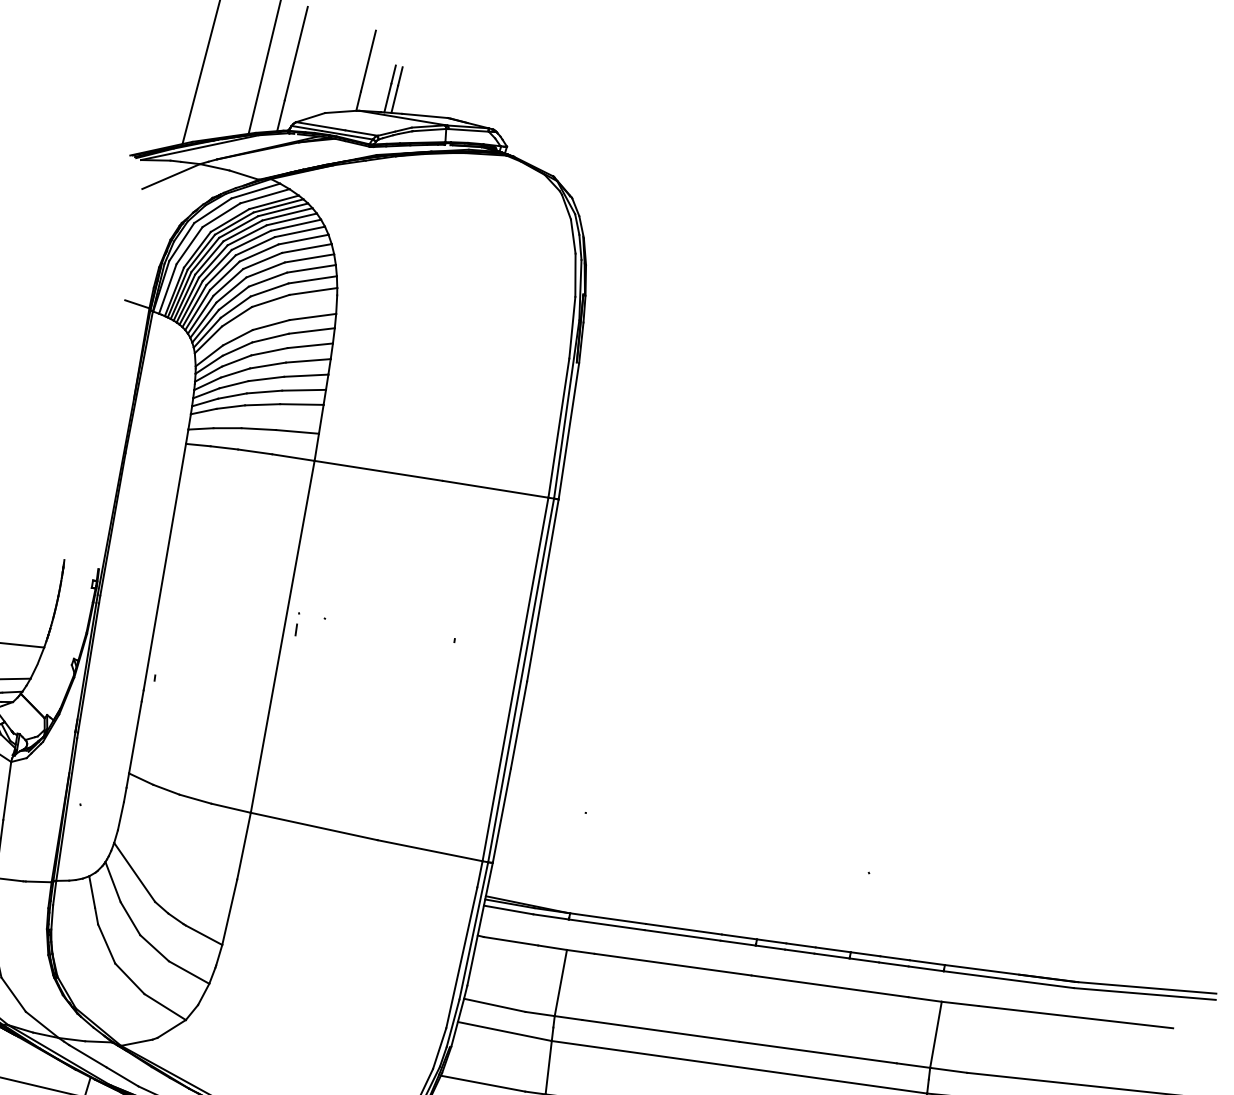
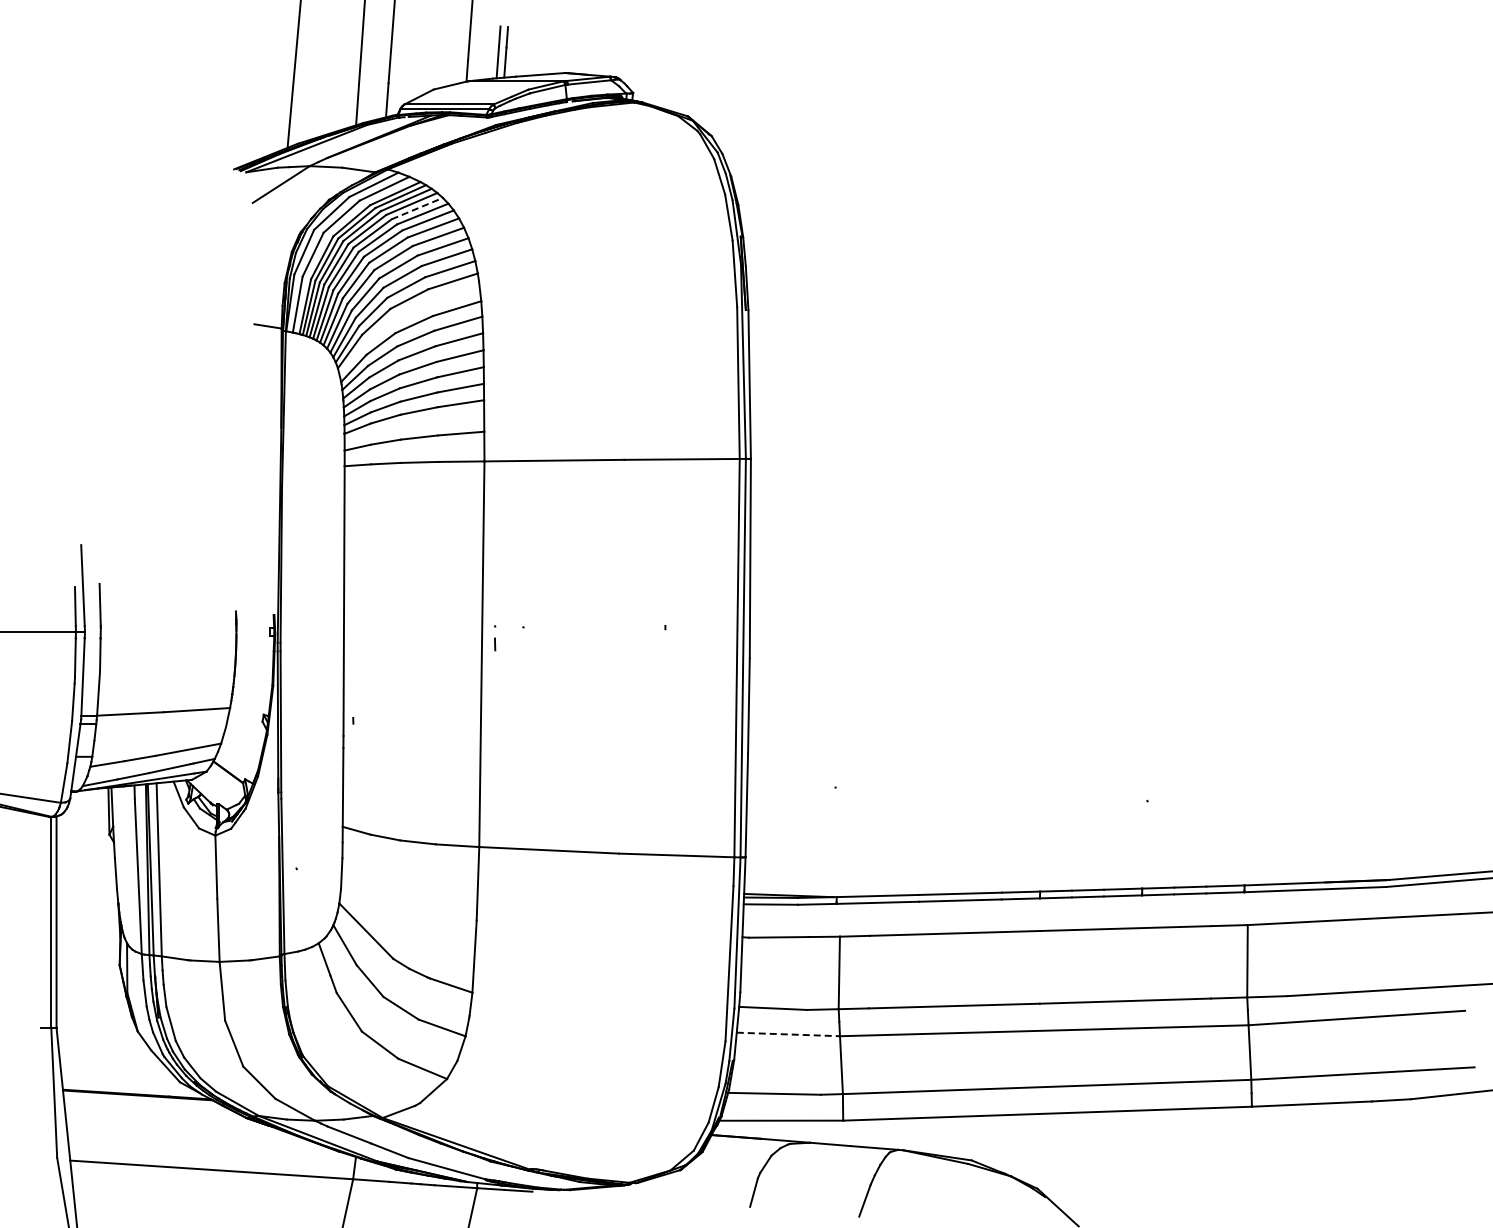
line: (292, 219) -> (417, 208), solid -> dashed
line: (504, 1031) -> (788, 1034), solid -> dashed

